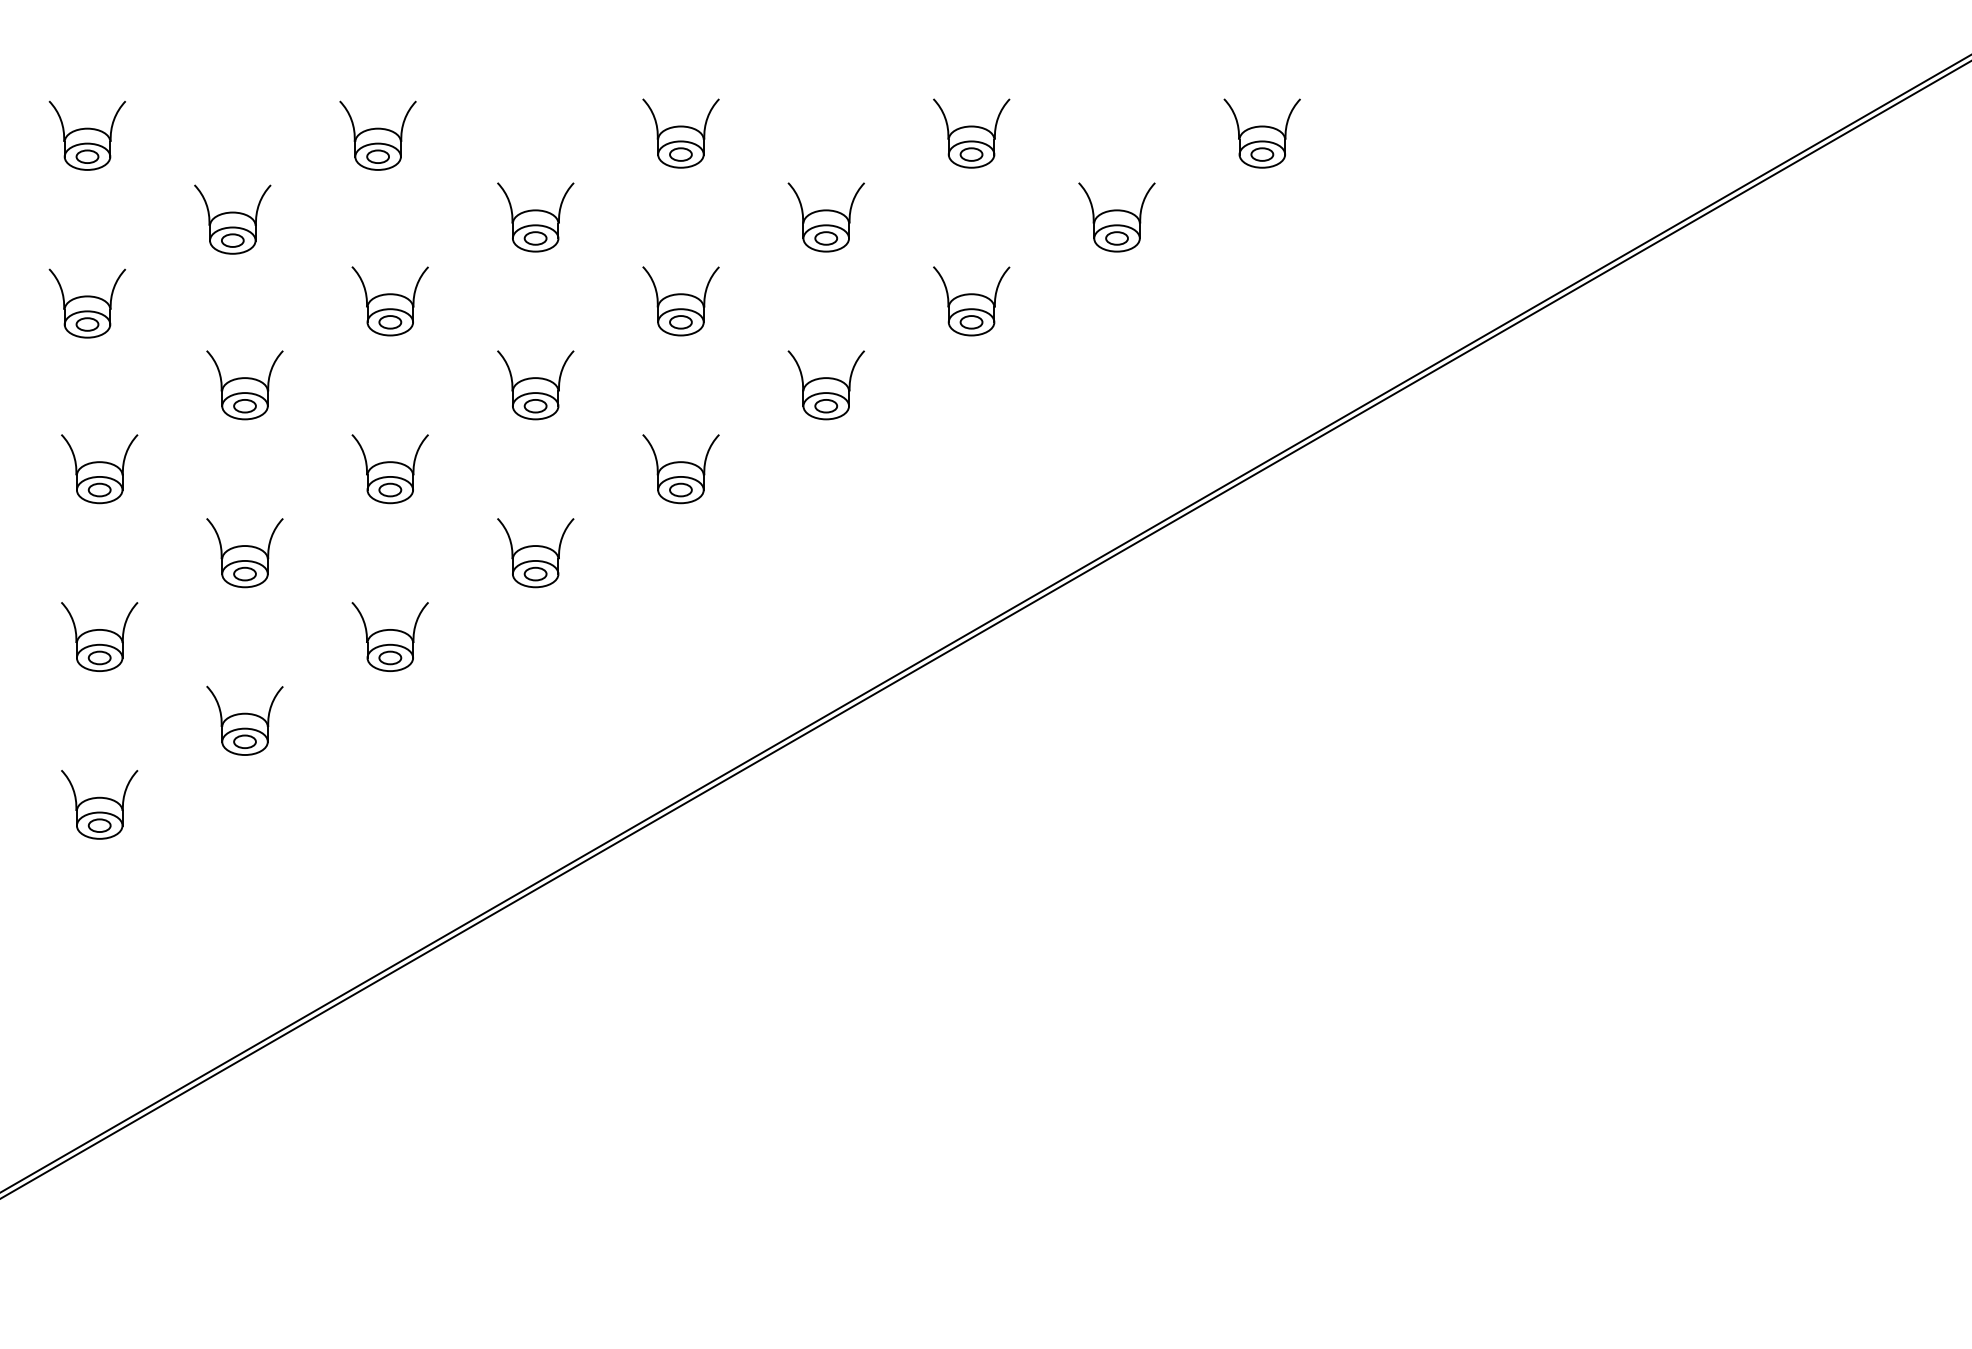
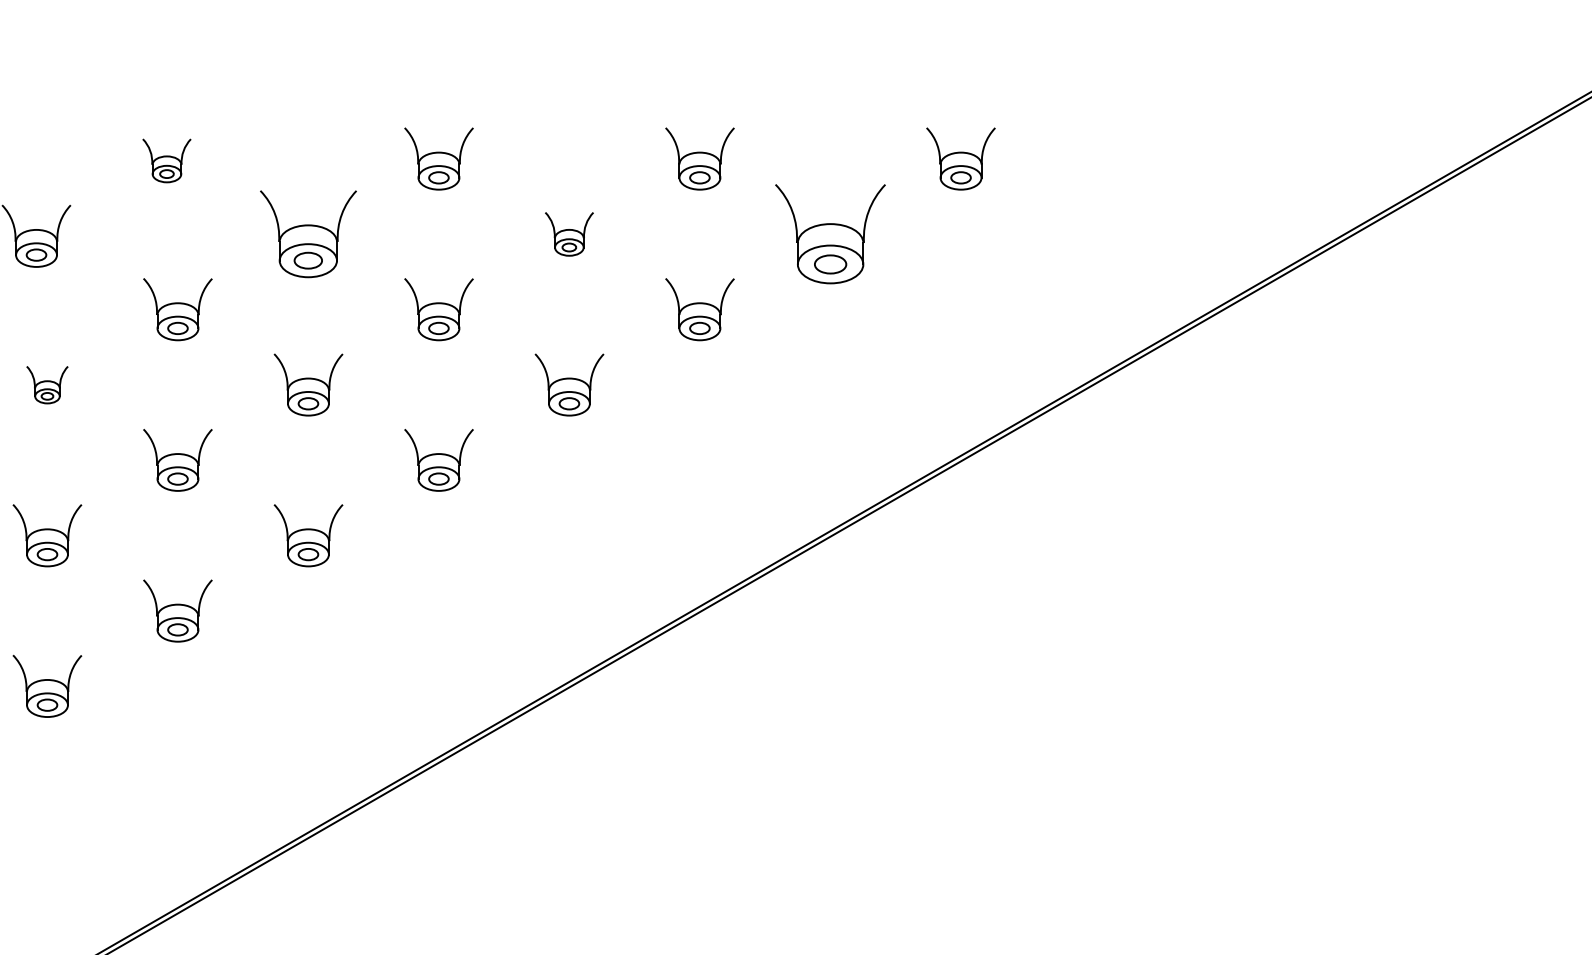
part: (377, 135) -> (166, 160), size x0.7
part: (535, 217) -> (308, 234), size x1.4
part: (825, 217) -> (568, 234), size x0.7
part: (1116, 217) -> (830, 234), size x1.6
part: (244, 385) -> (47, 385), size x0.6

